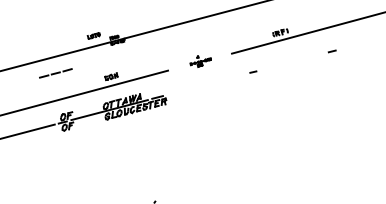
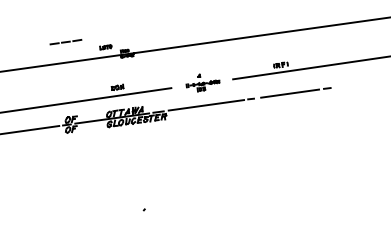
part: (200, 60) -> (202, 82), size x1.67
line: (294, 61) -> (290, 93), added
line: (55, 73) -> (65, 42), moved
line: (207, 84) -> (206, 105), added

